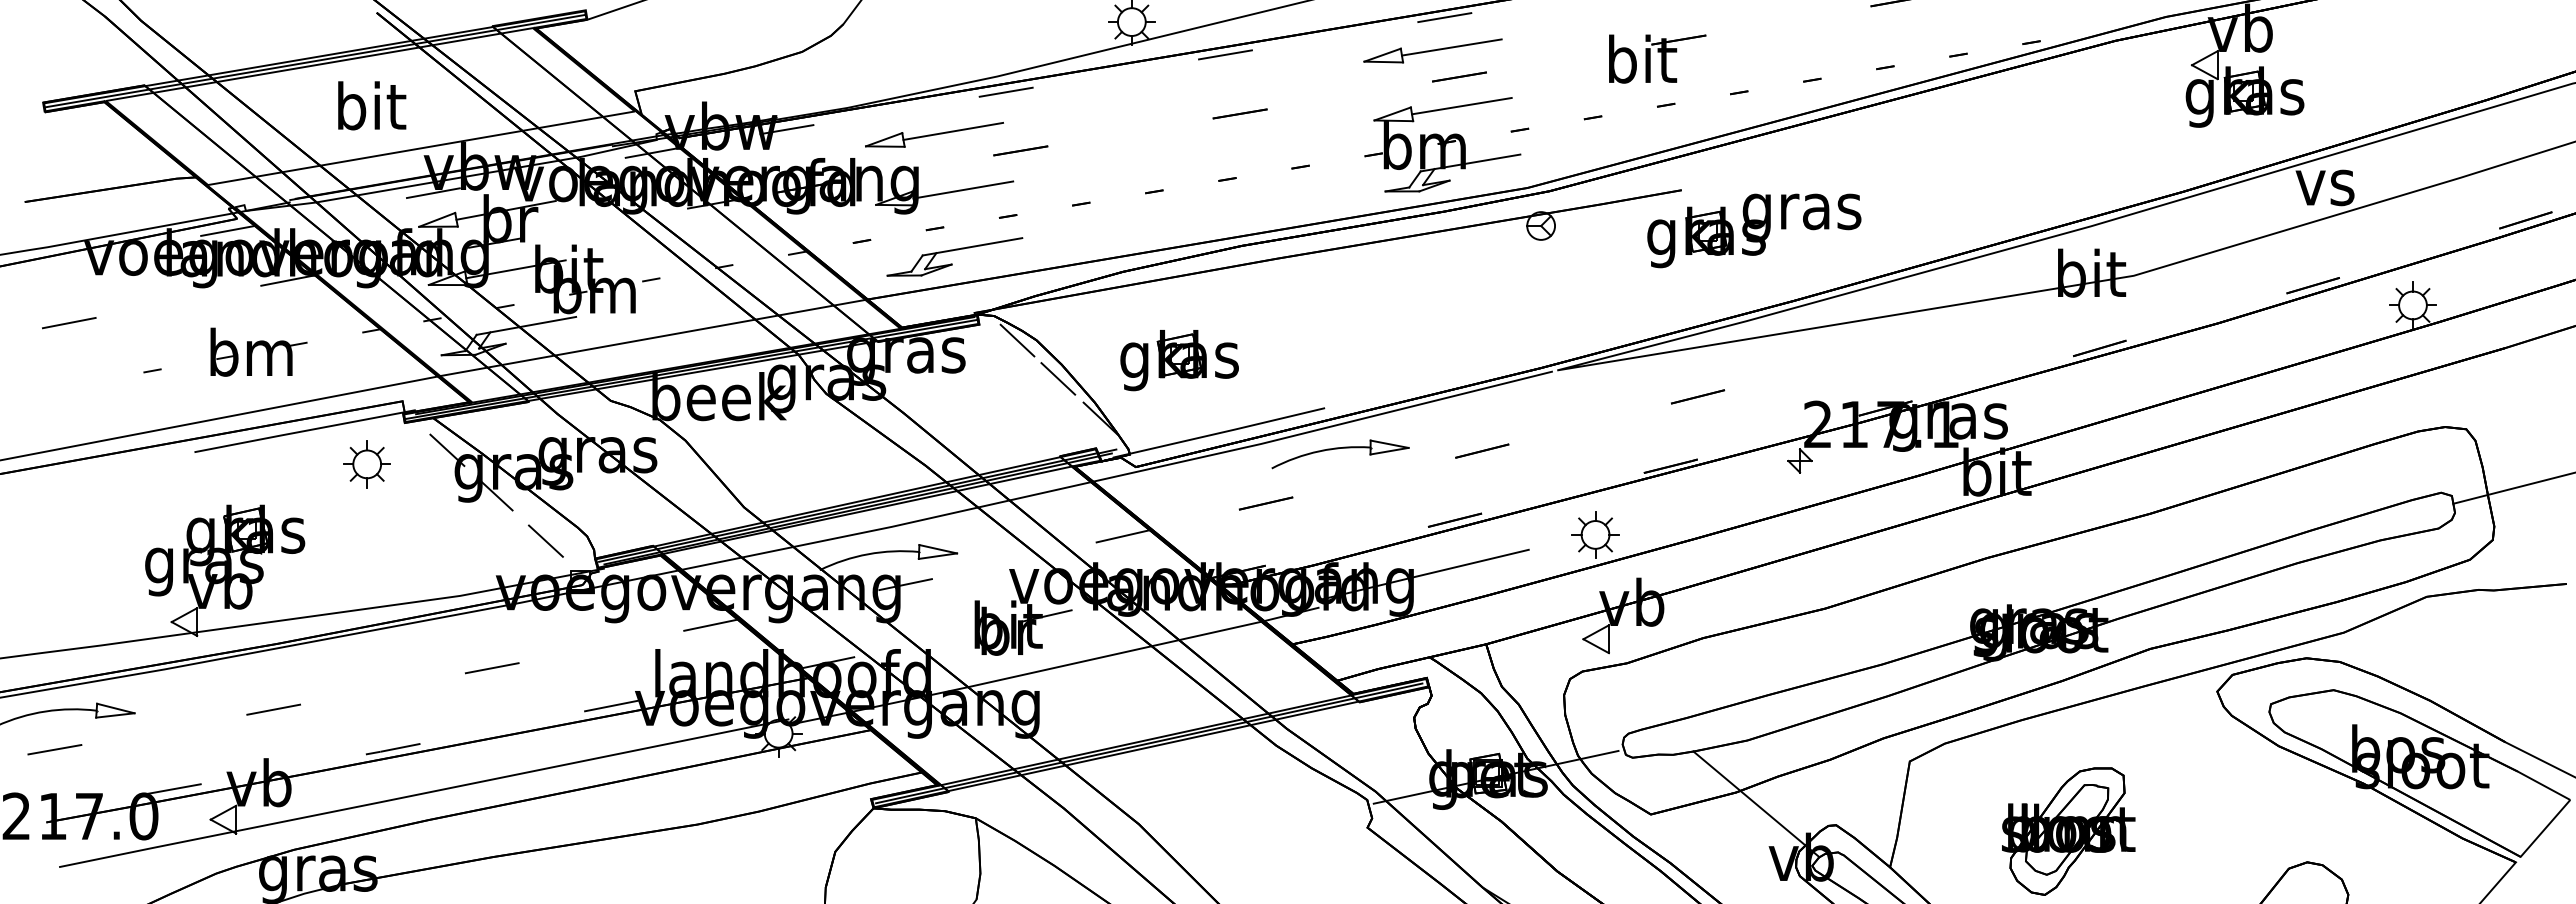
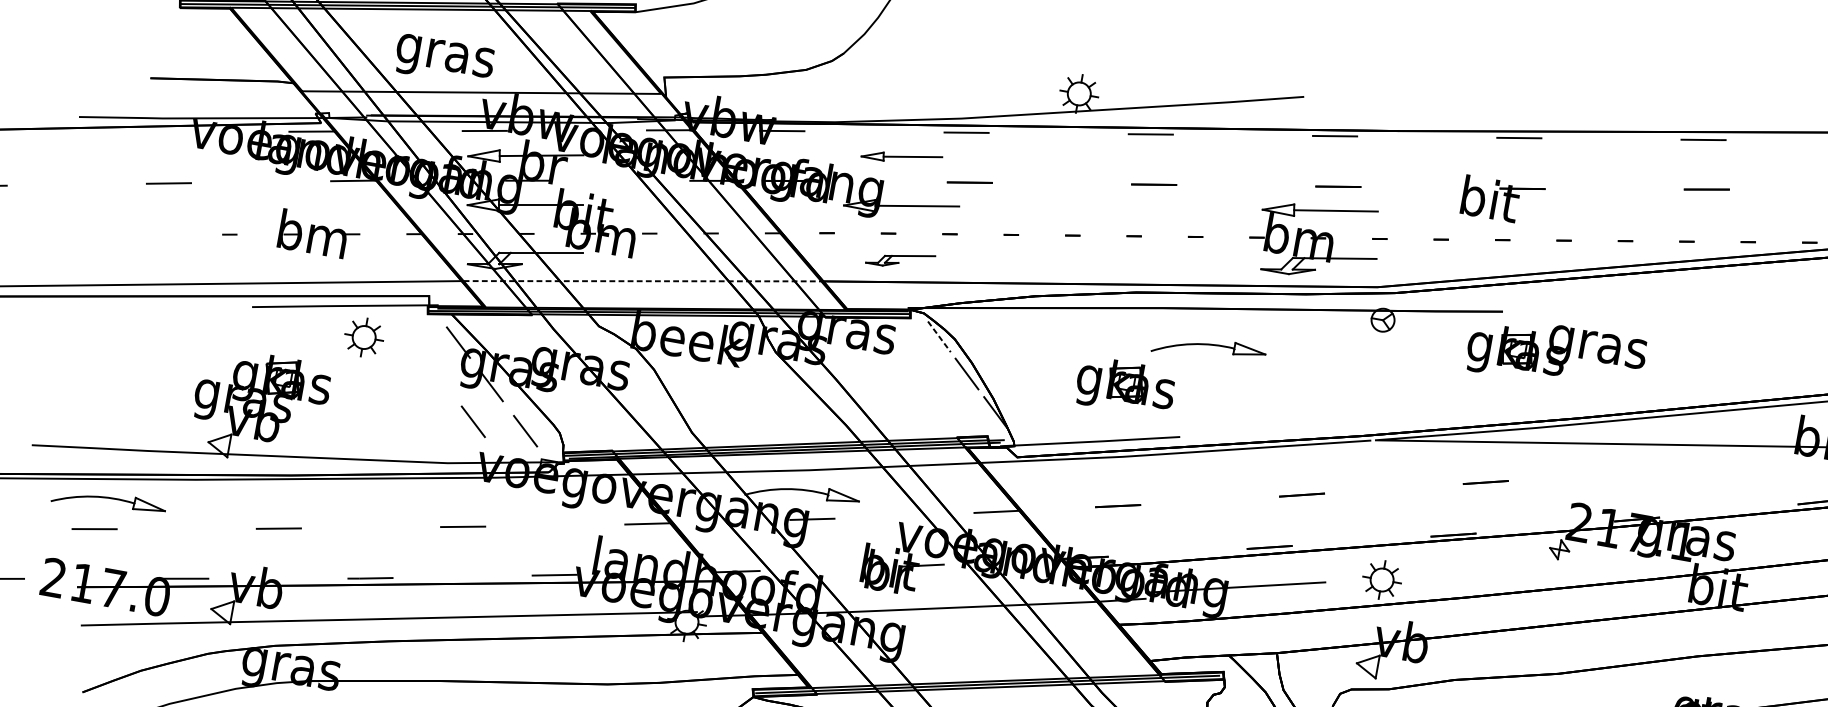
part: (1432, 50) -> (1320, 161), removed
text: (370, 111) -> (445, 55), bit -> gras
part: (934, 134) -> (901, 156), size x0.7
part: (954, 256) -> (900, 259), size x0.6
line: (652, 338) -> (642, 281), solid -> dashed
line: (1017, 340) -> (939, 336), solid -> dashed
part: (1179, 360) -> (1125, 387), moved
part: (1340, 454) -> (1208, 349), moved
part: (366, 464) -> (363, 337), moved
line: (481, 540) -> (473, 421), added

